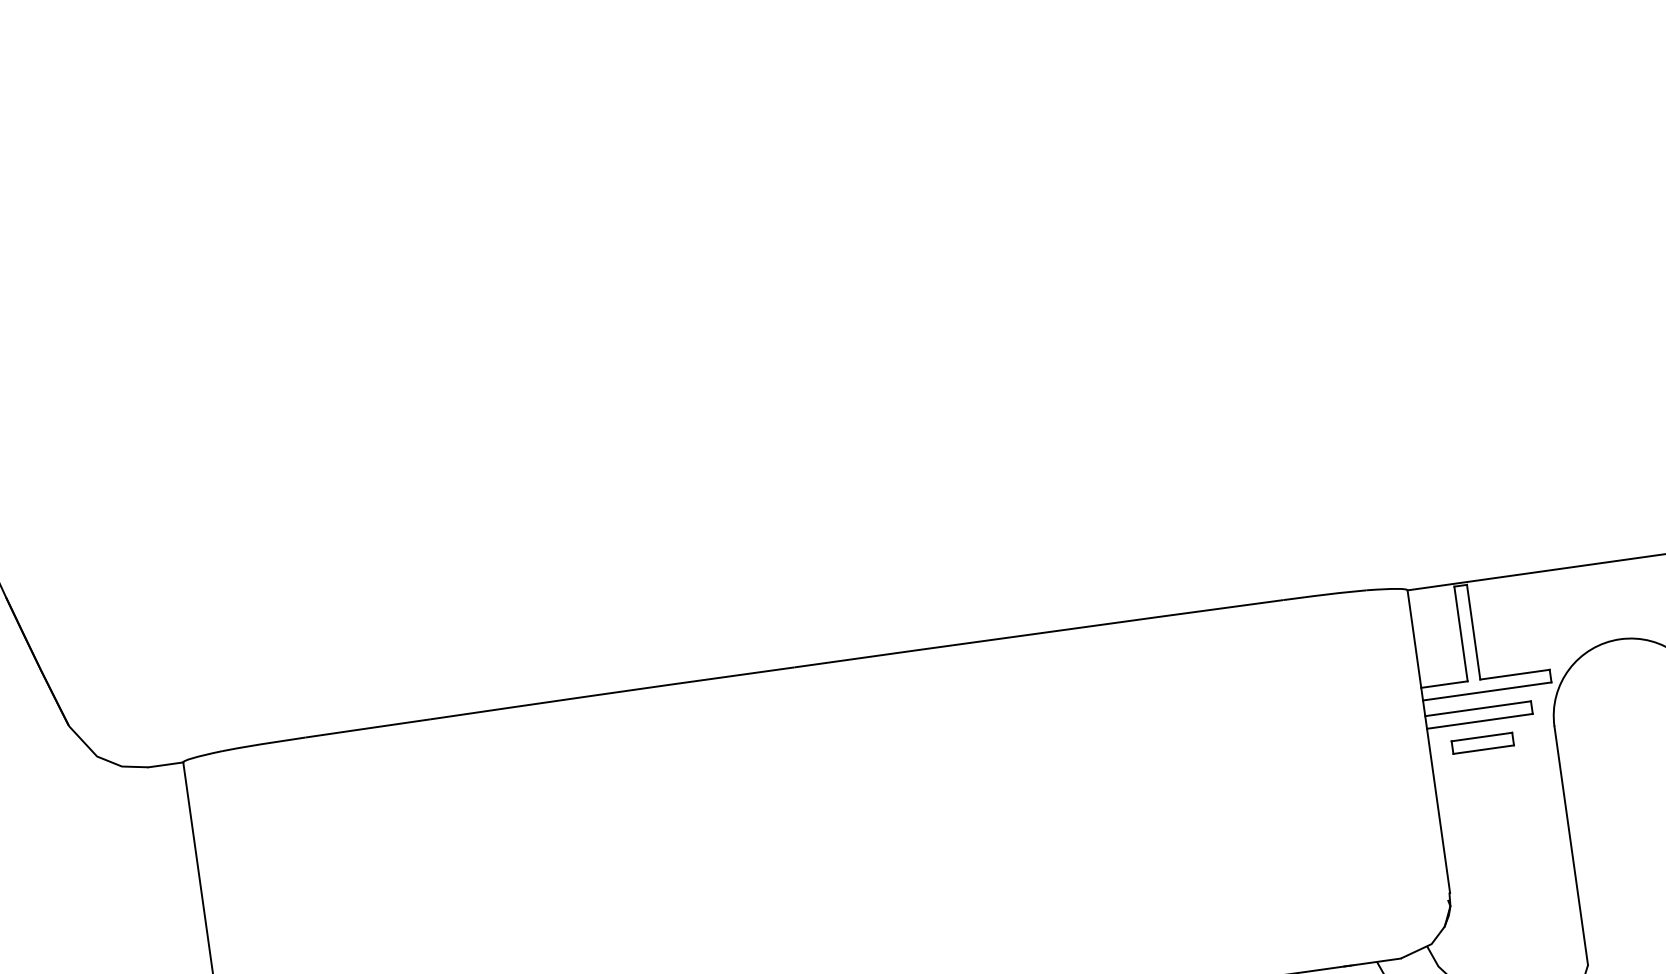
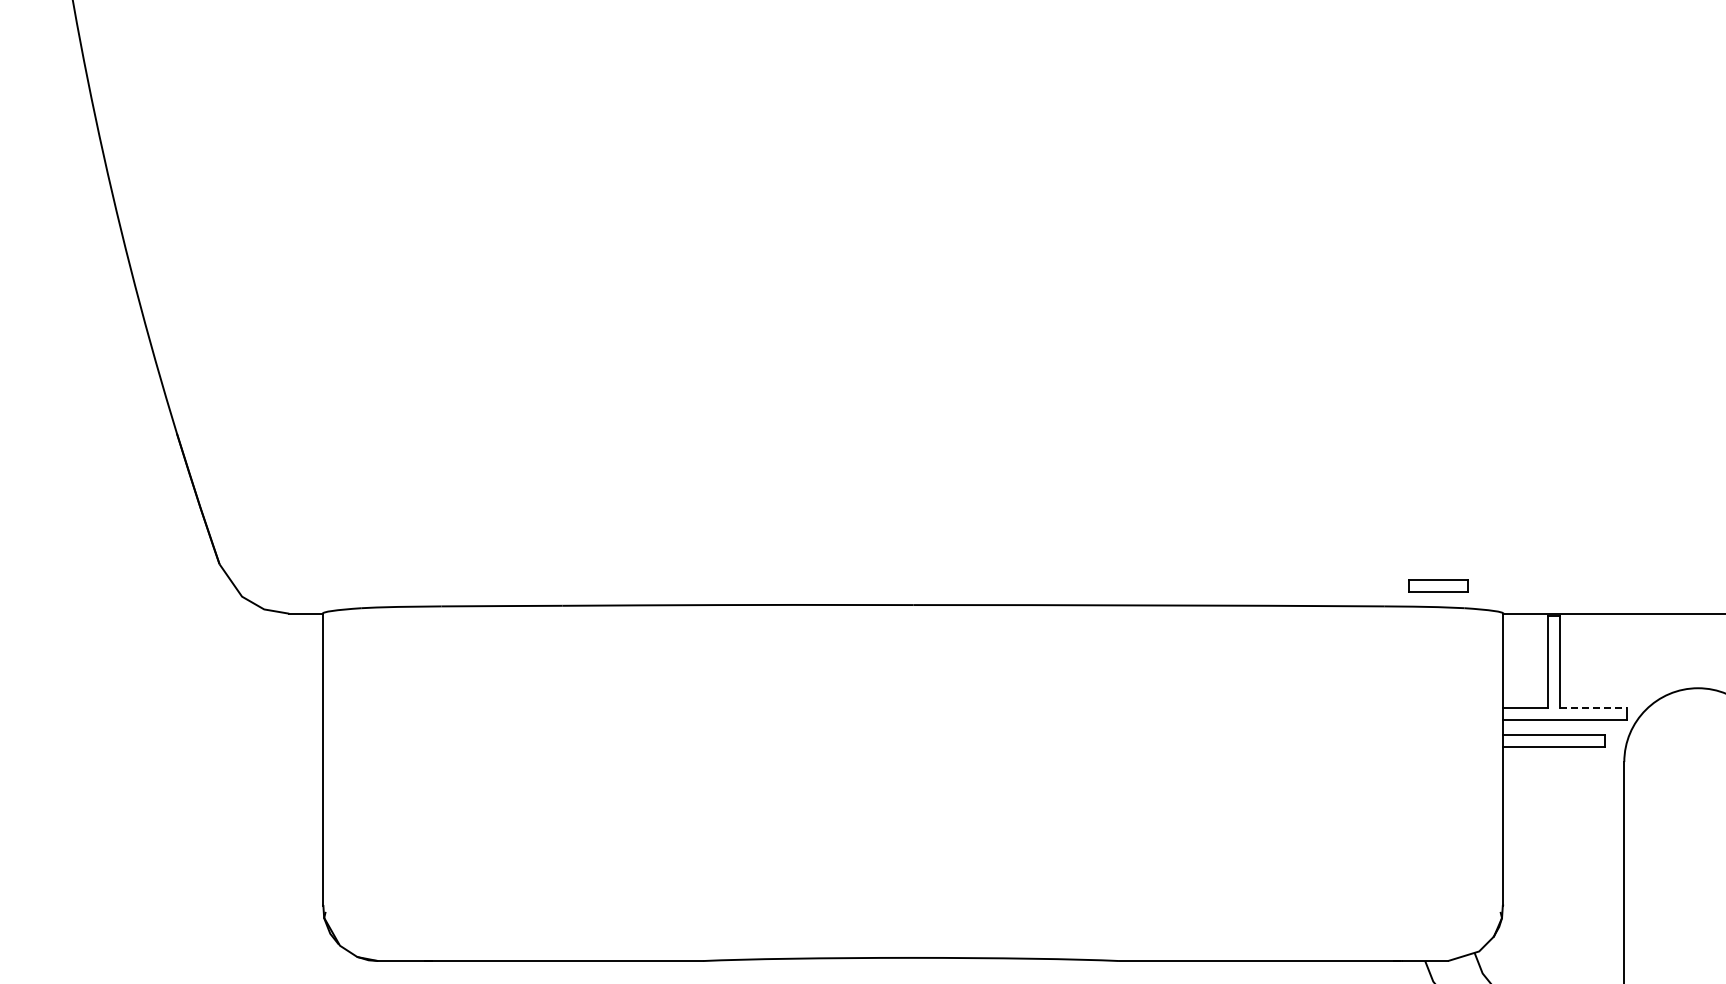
line: (1515, 674) -> (1594, 707), solid -> dashed
part: (1482, 742) -> (1438, 585), moved

